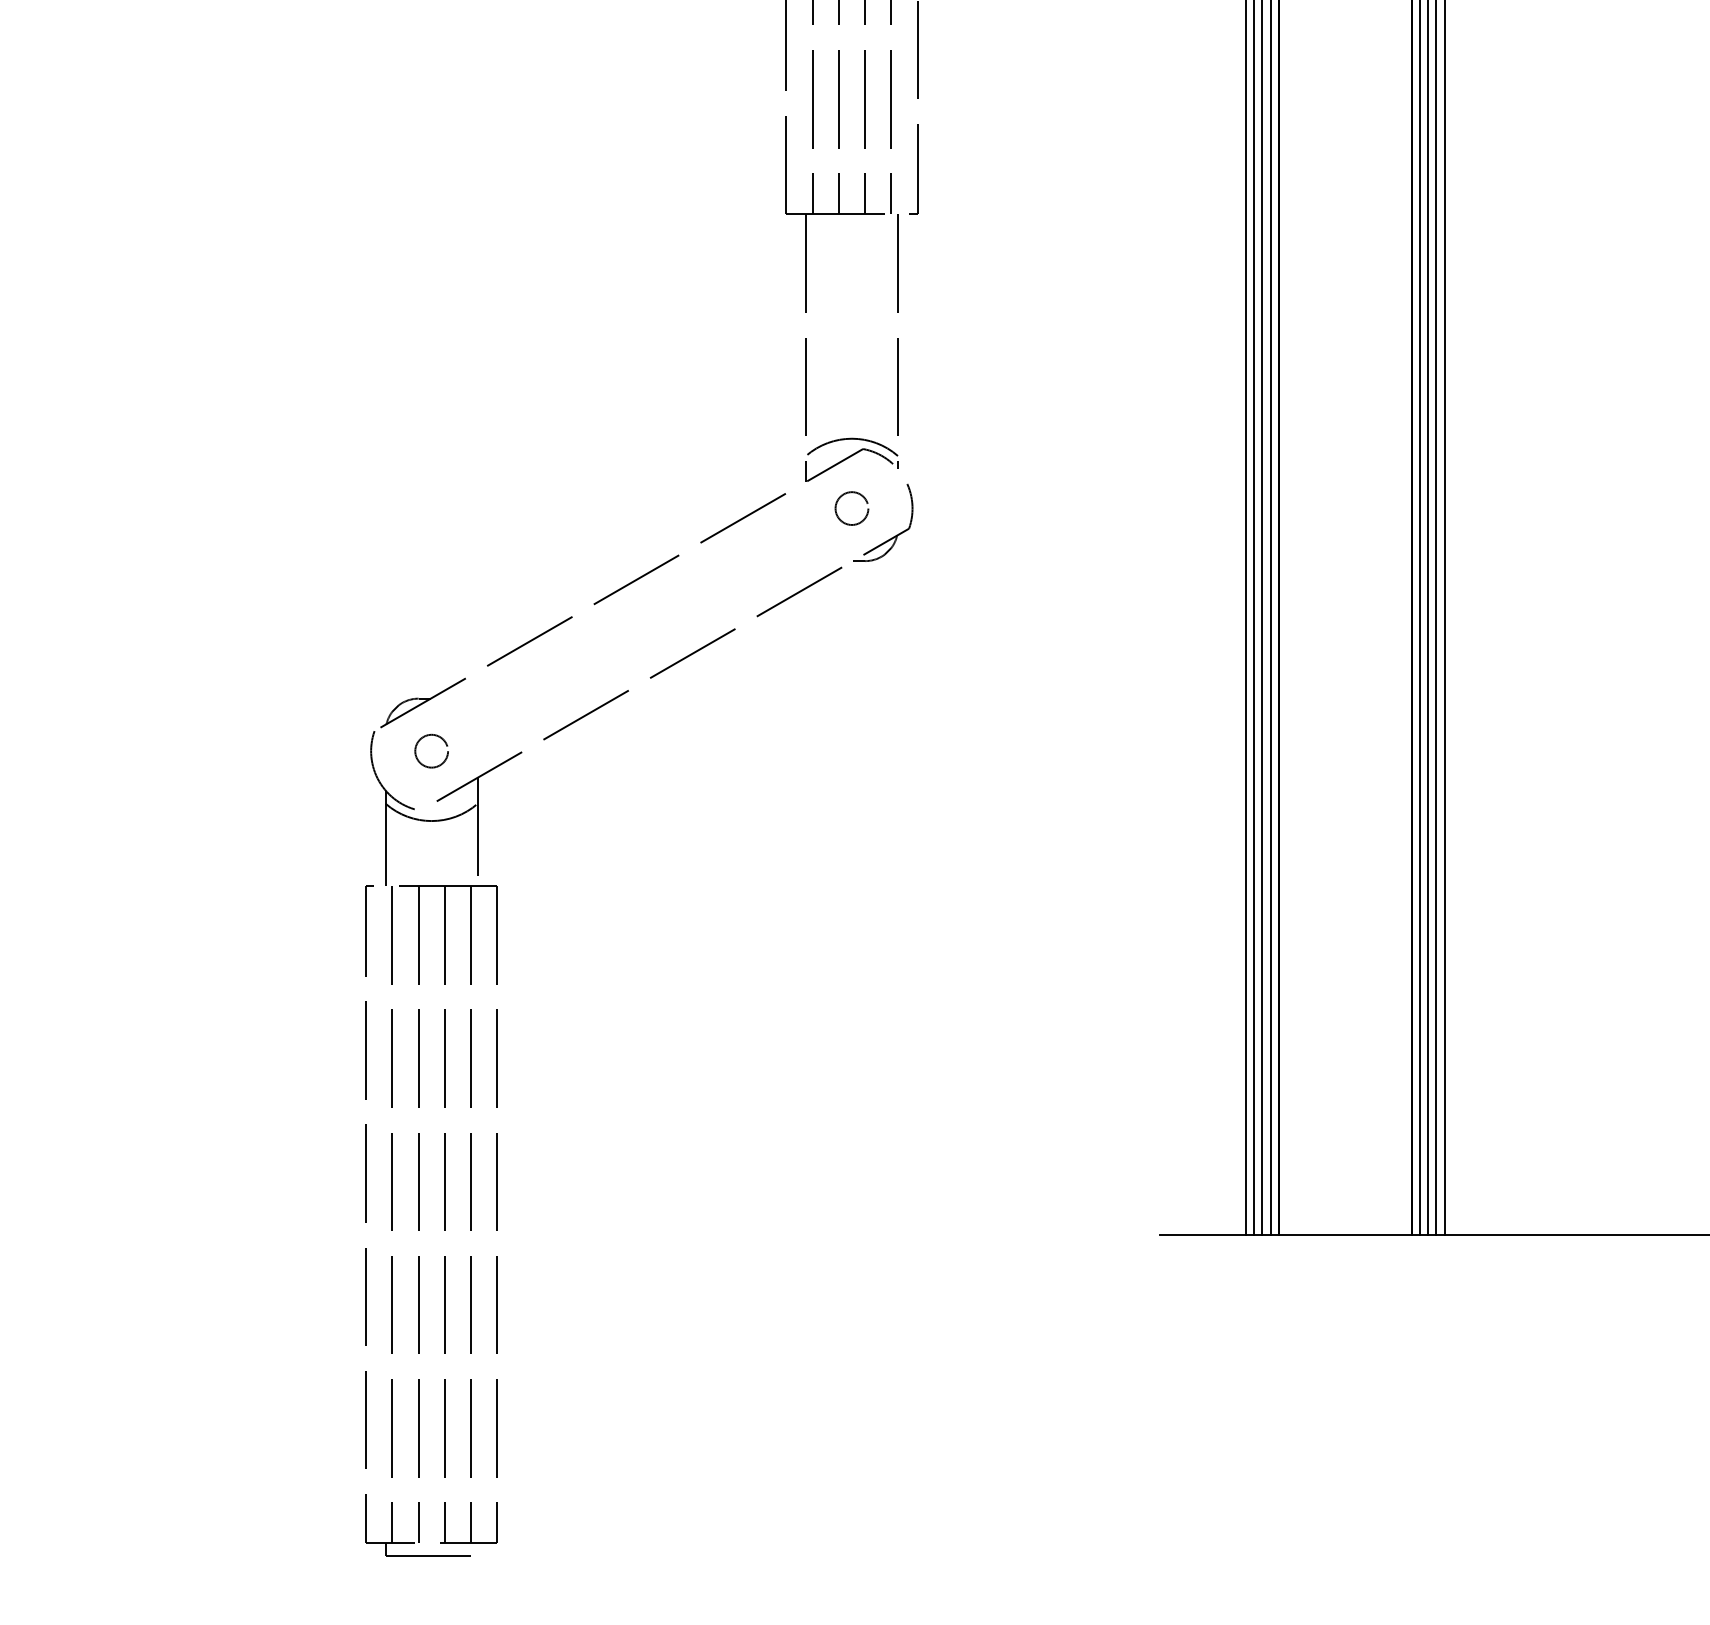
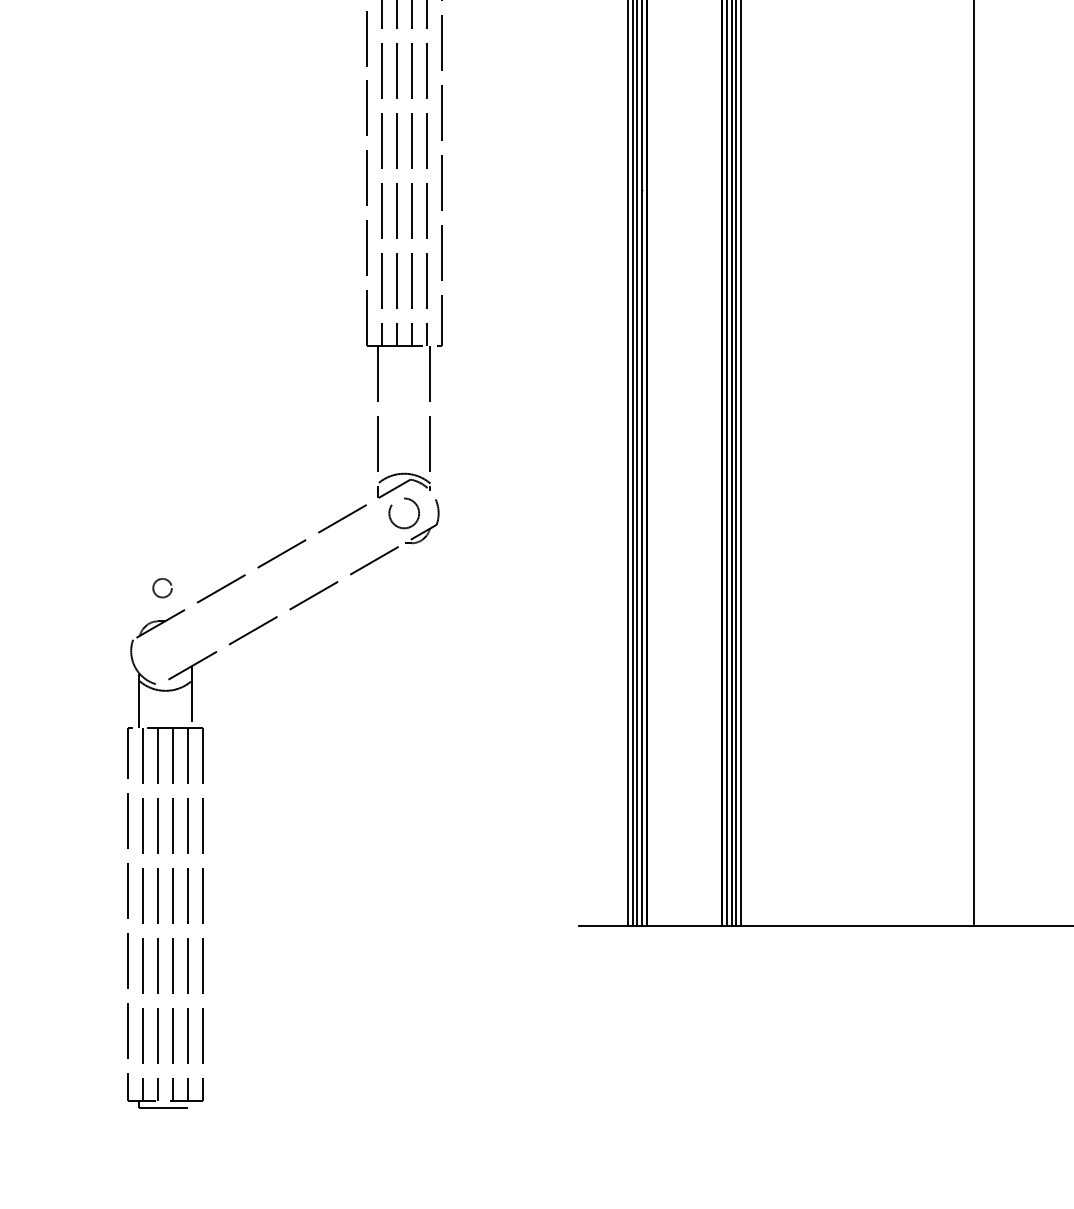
circle: (850, 508) -> (403, 513), size x1.6
circle: (431, 751) -> (162, 588), moved

